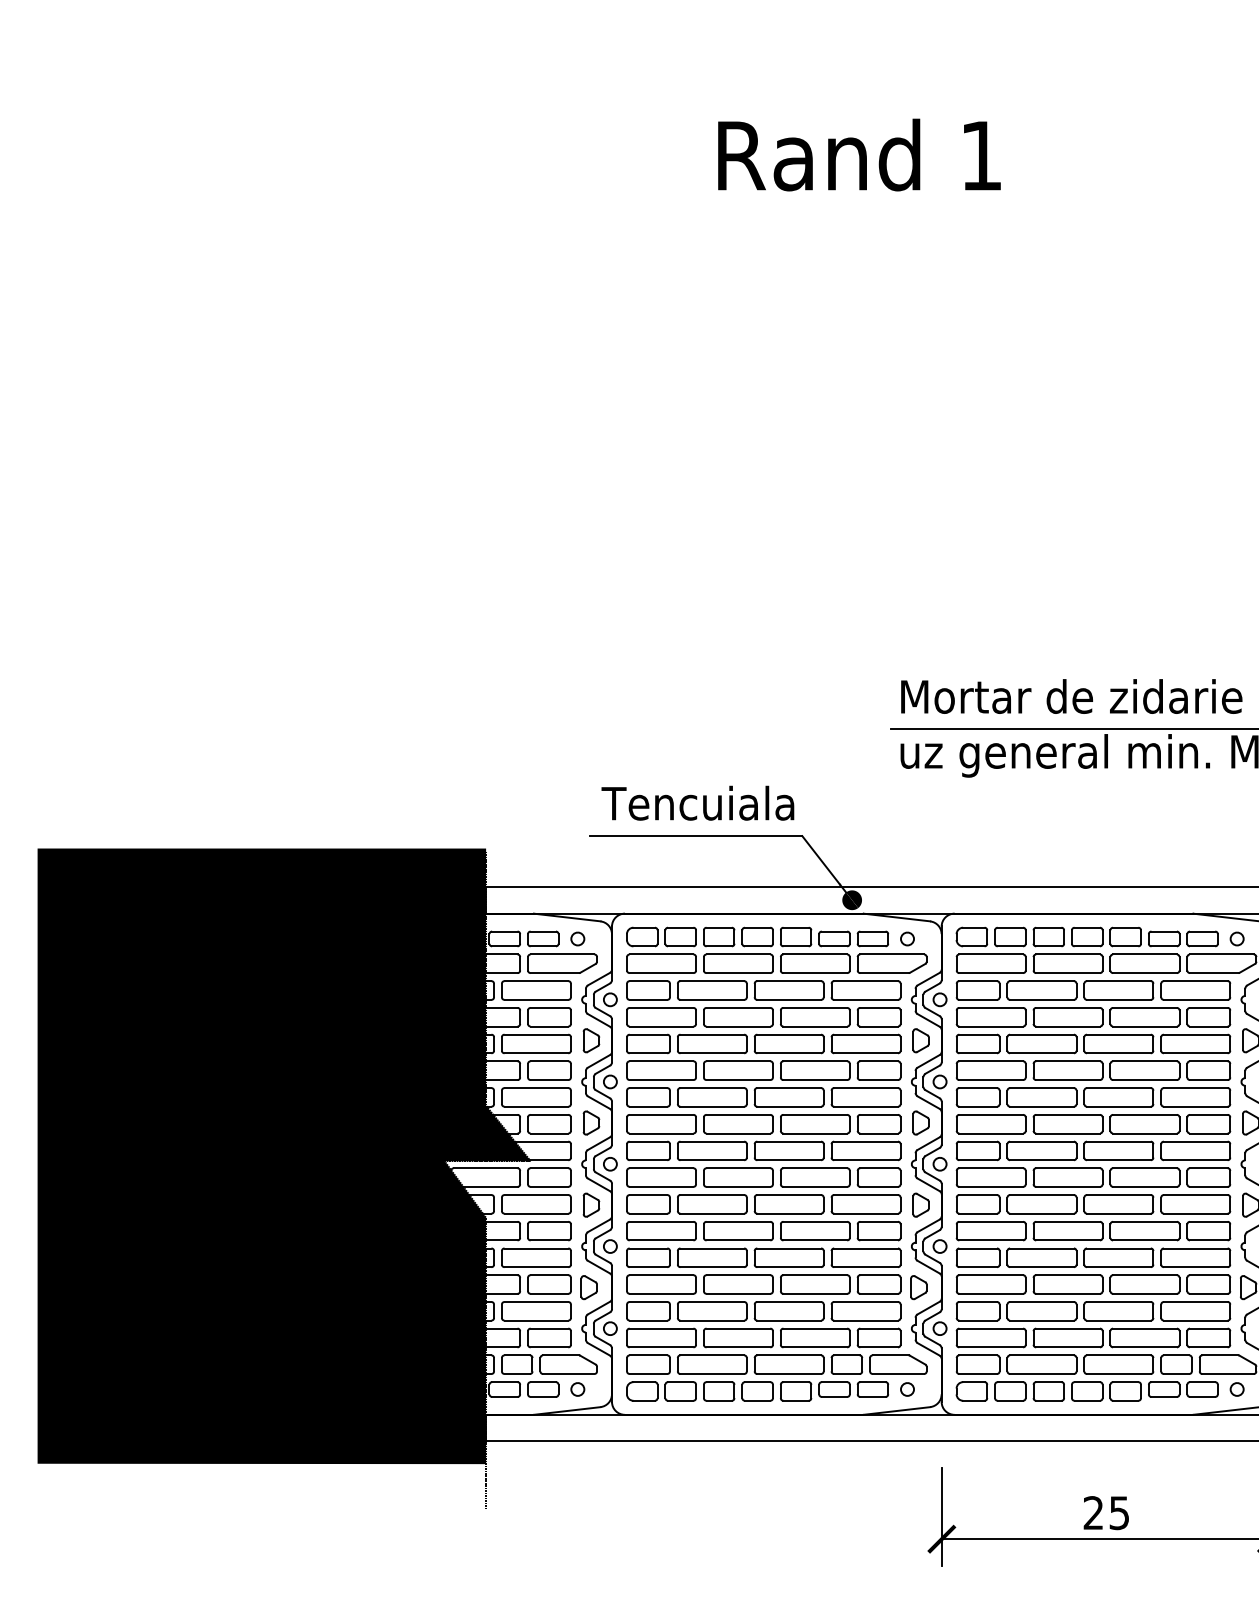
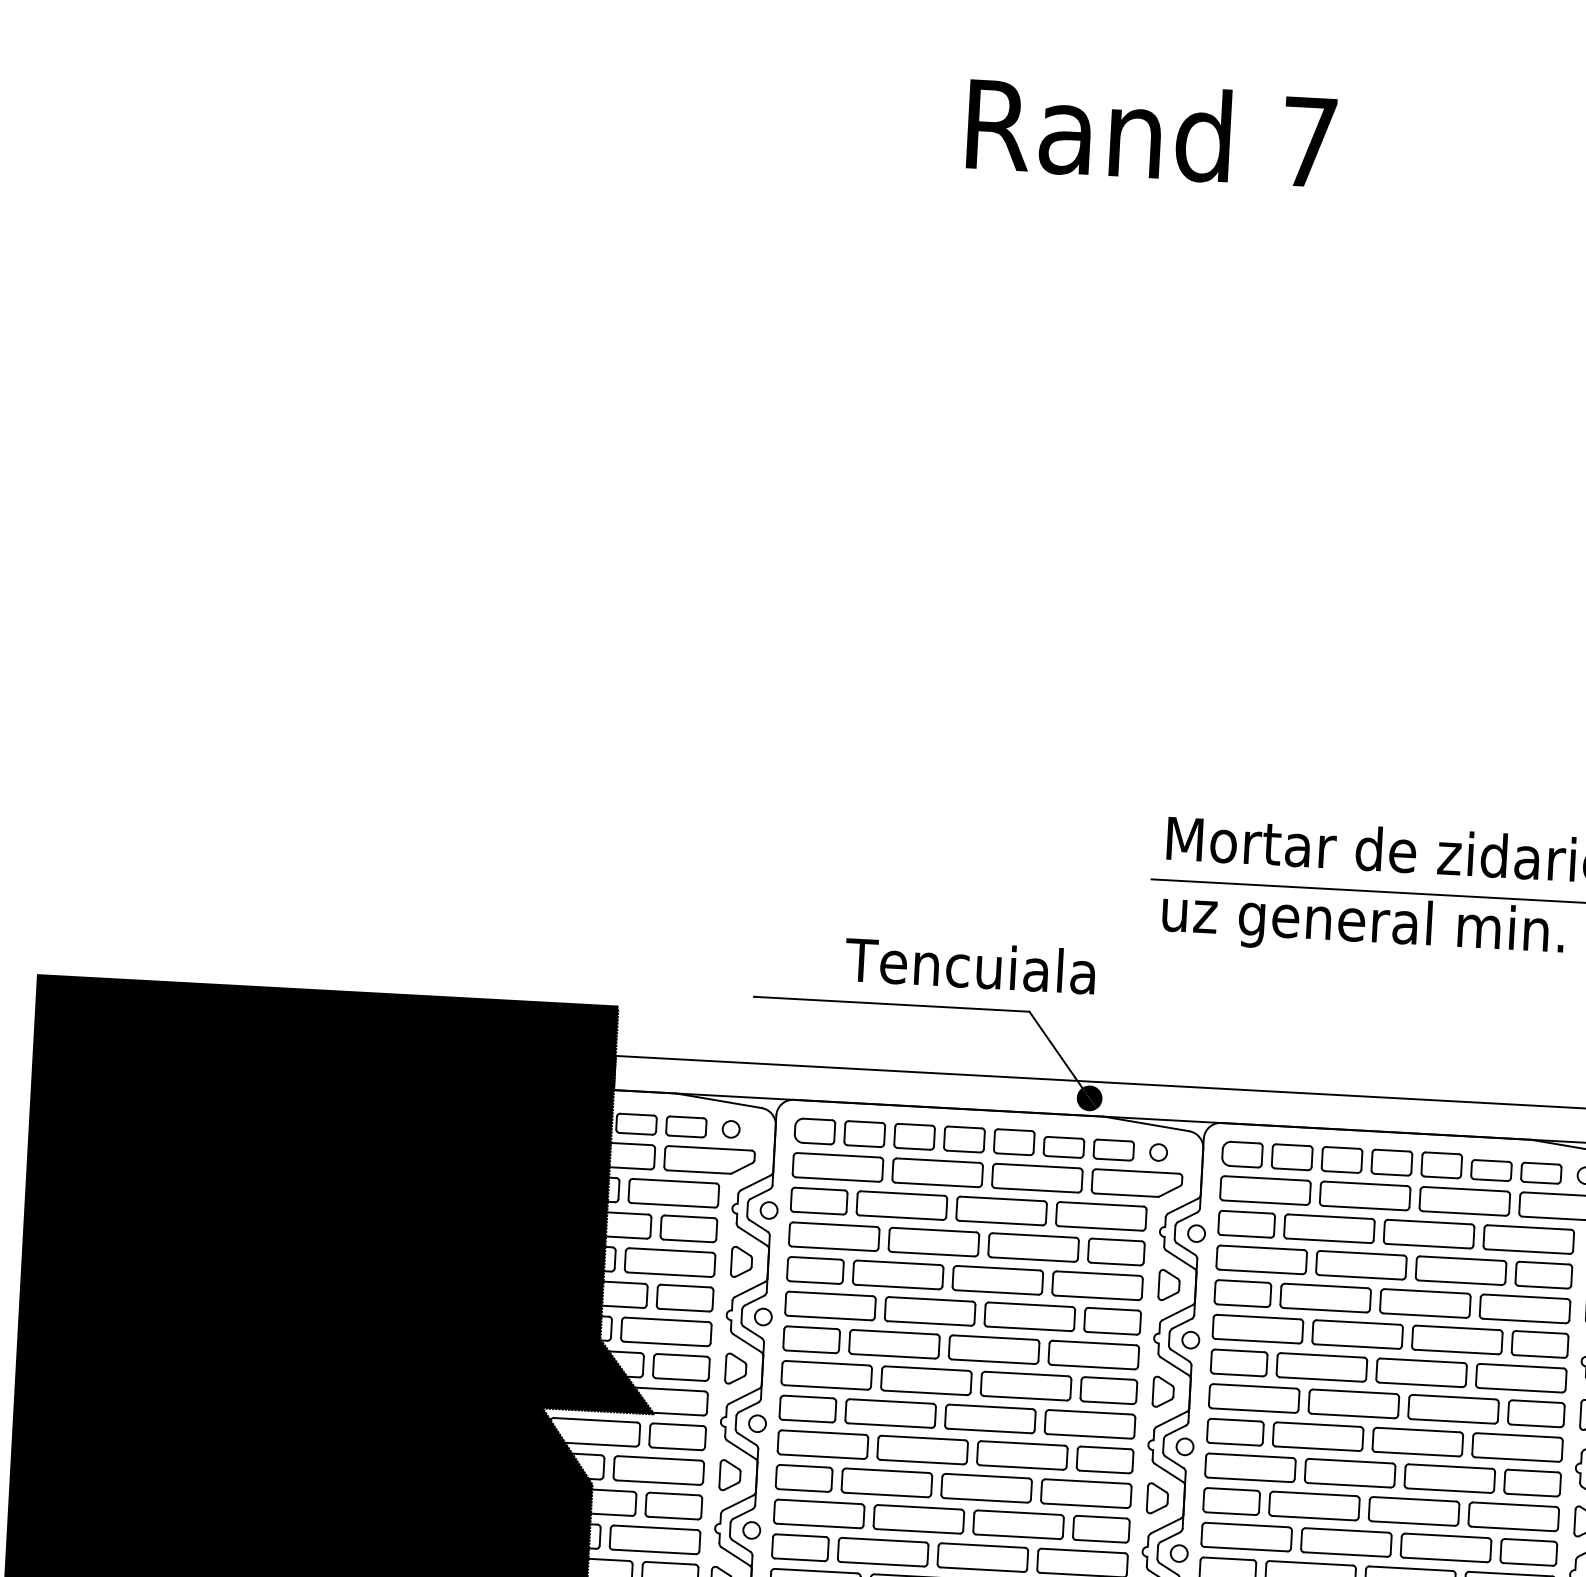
text: (981, 155) -> (1309, 141), 1 -> 7
text: (697, 802) -> (969, 964), moved

